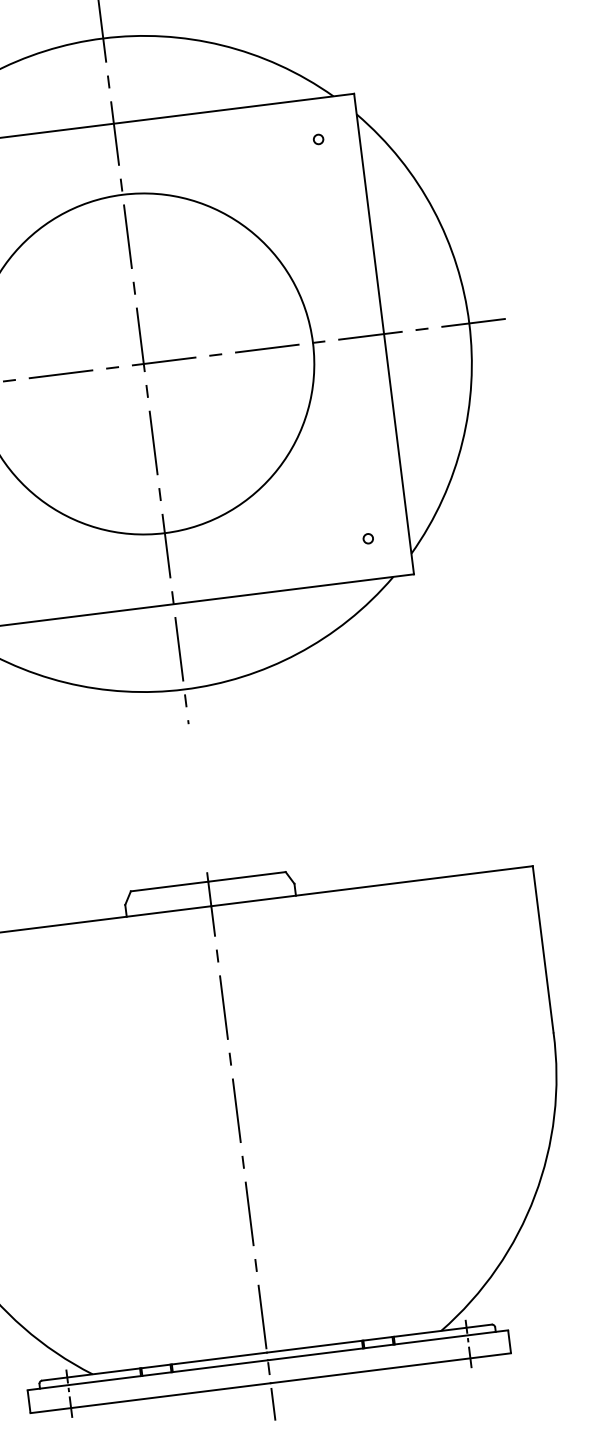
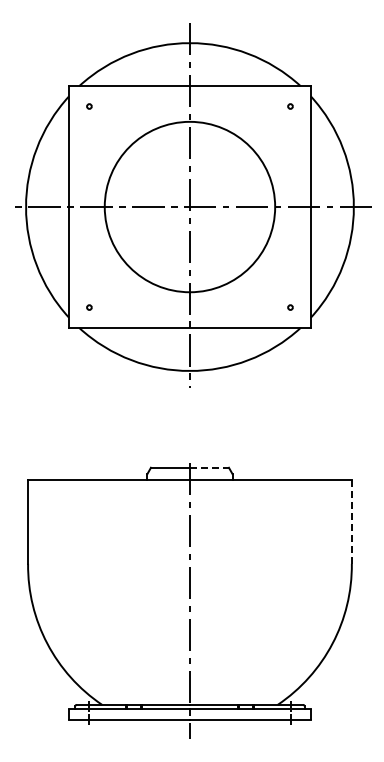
line: (247, 876) -> (209, 467), solid -> dashed
line: (542, 948) -> (351, 521), solid -> dashed

